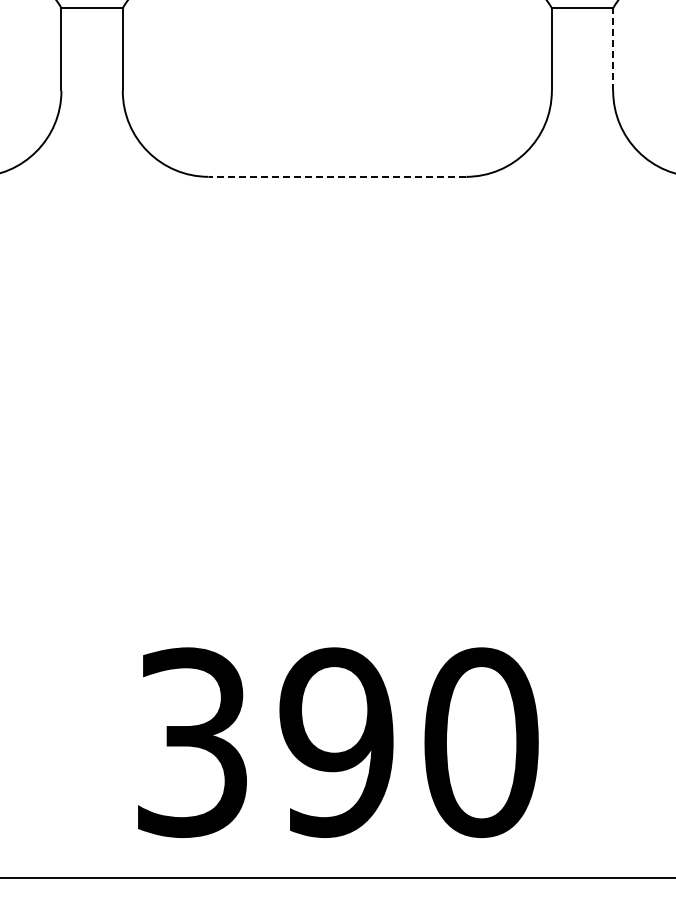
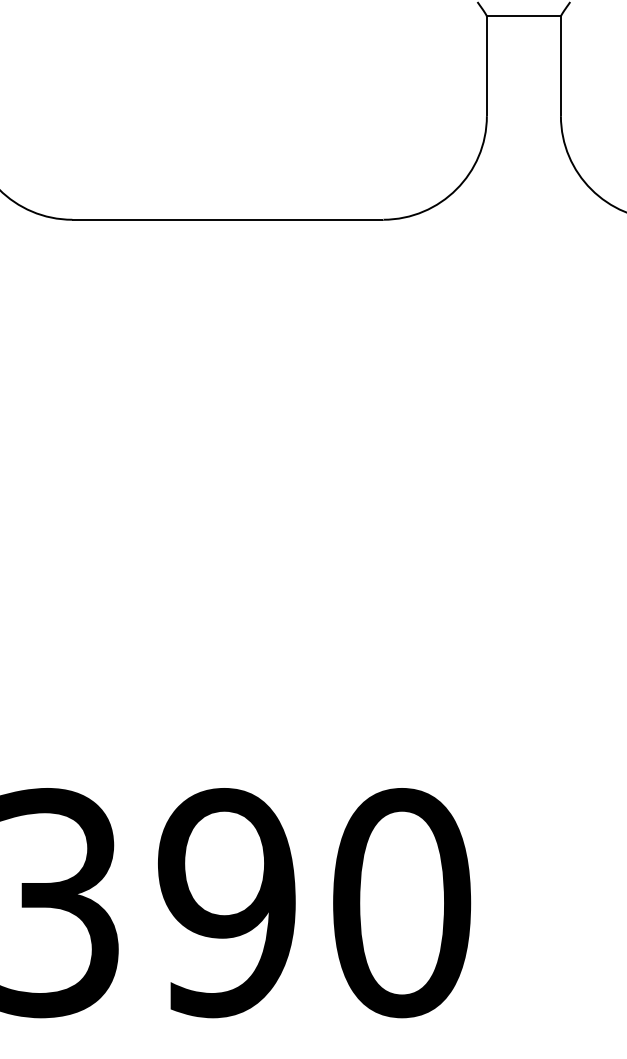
line: (613, 49) -> (561, 65), dashed -> solid
line: (337, 176) -> (228, 219), dashed -> solid

